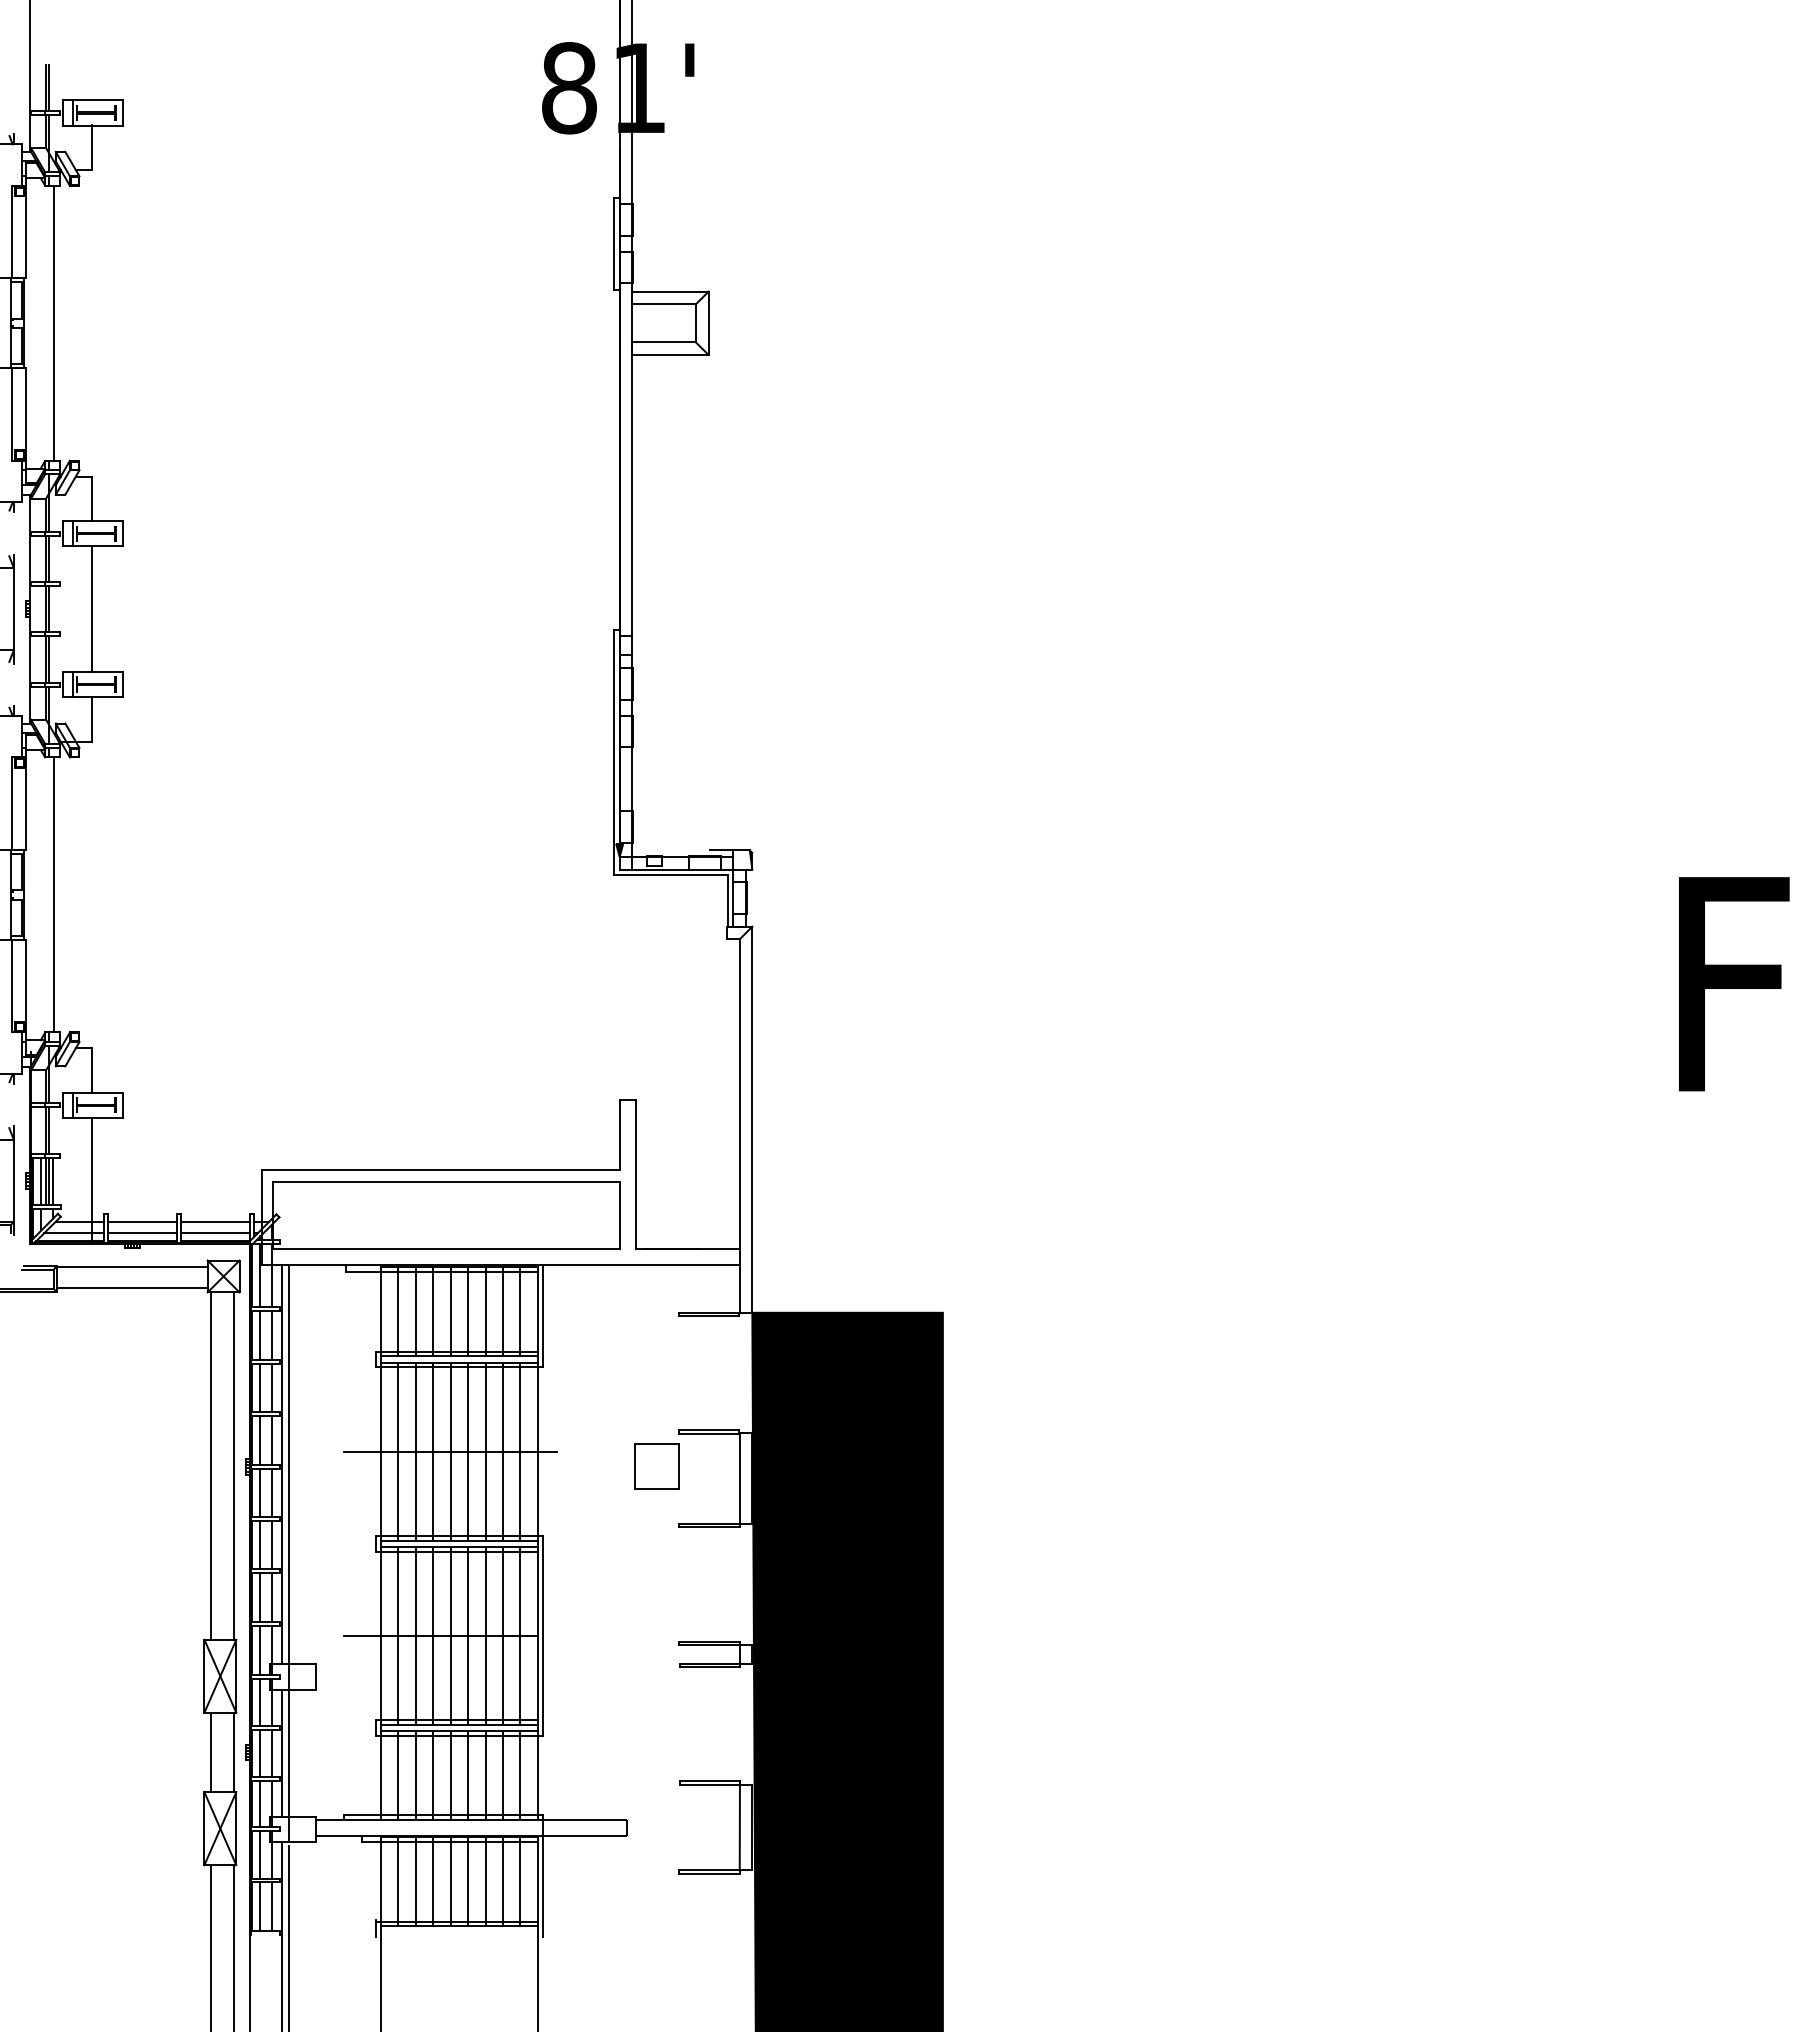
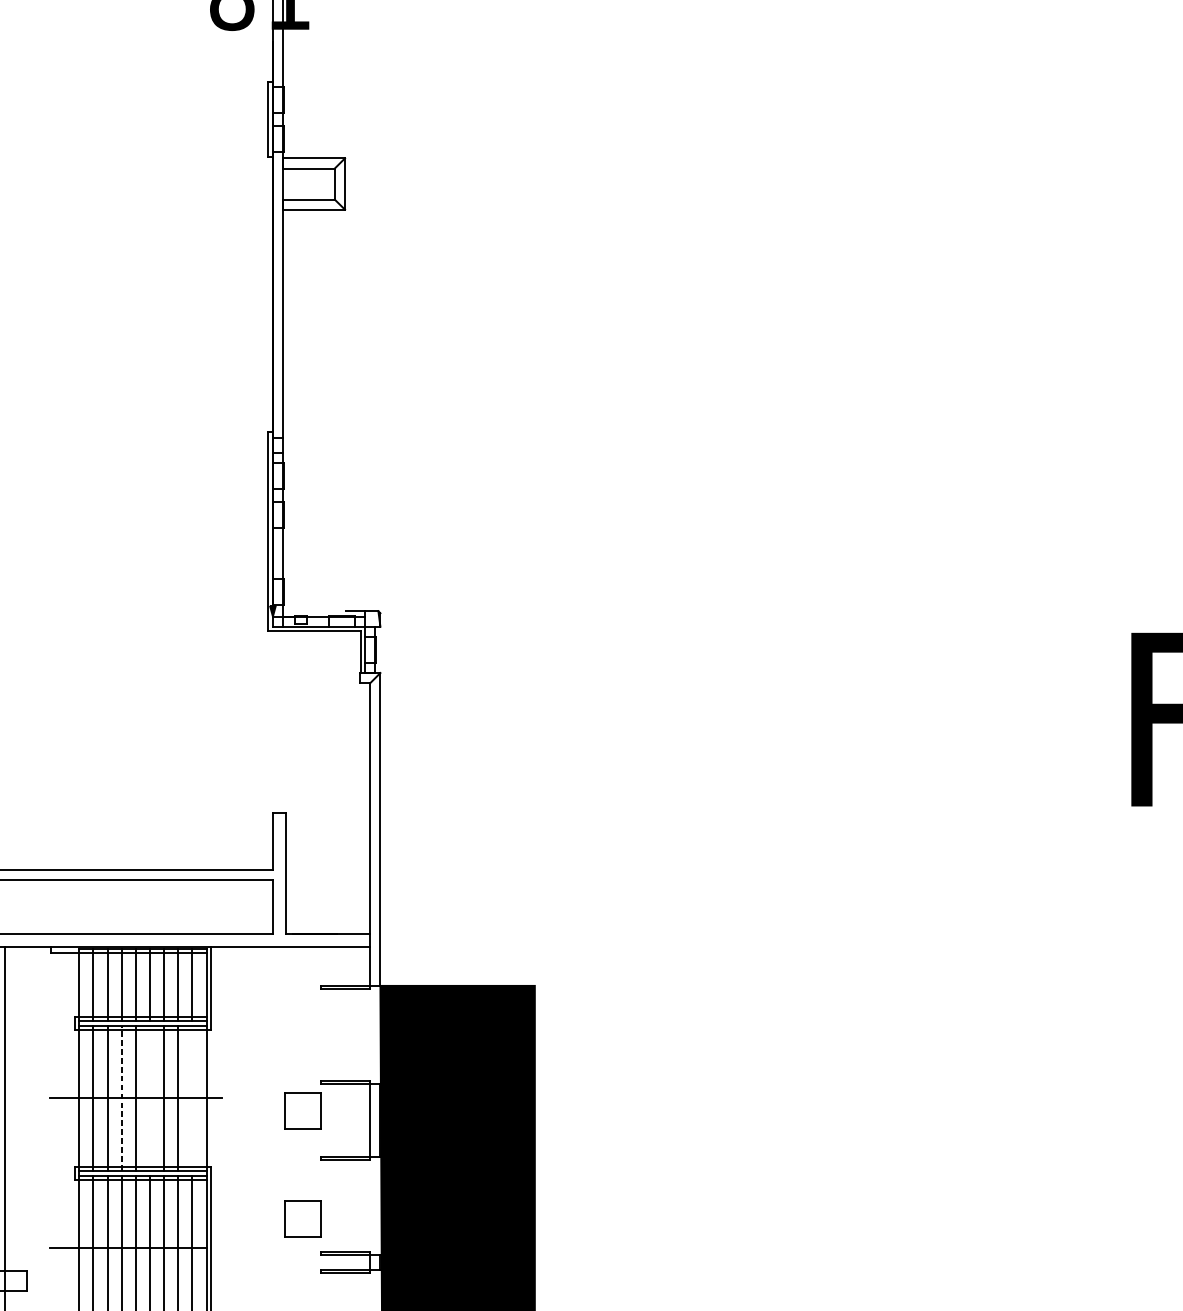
line: (433, 1451) -> (122, 1098), solid -> dashed
line: (468, 1451) -> (150, 1098), removed
line: (520, 1451) -> (192, 1098), removed
part: (656, 1600) -> (302, 1219), added

